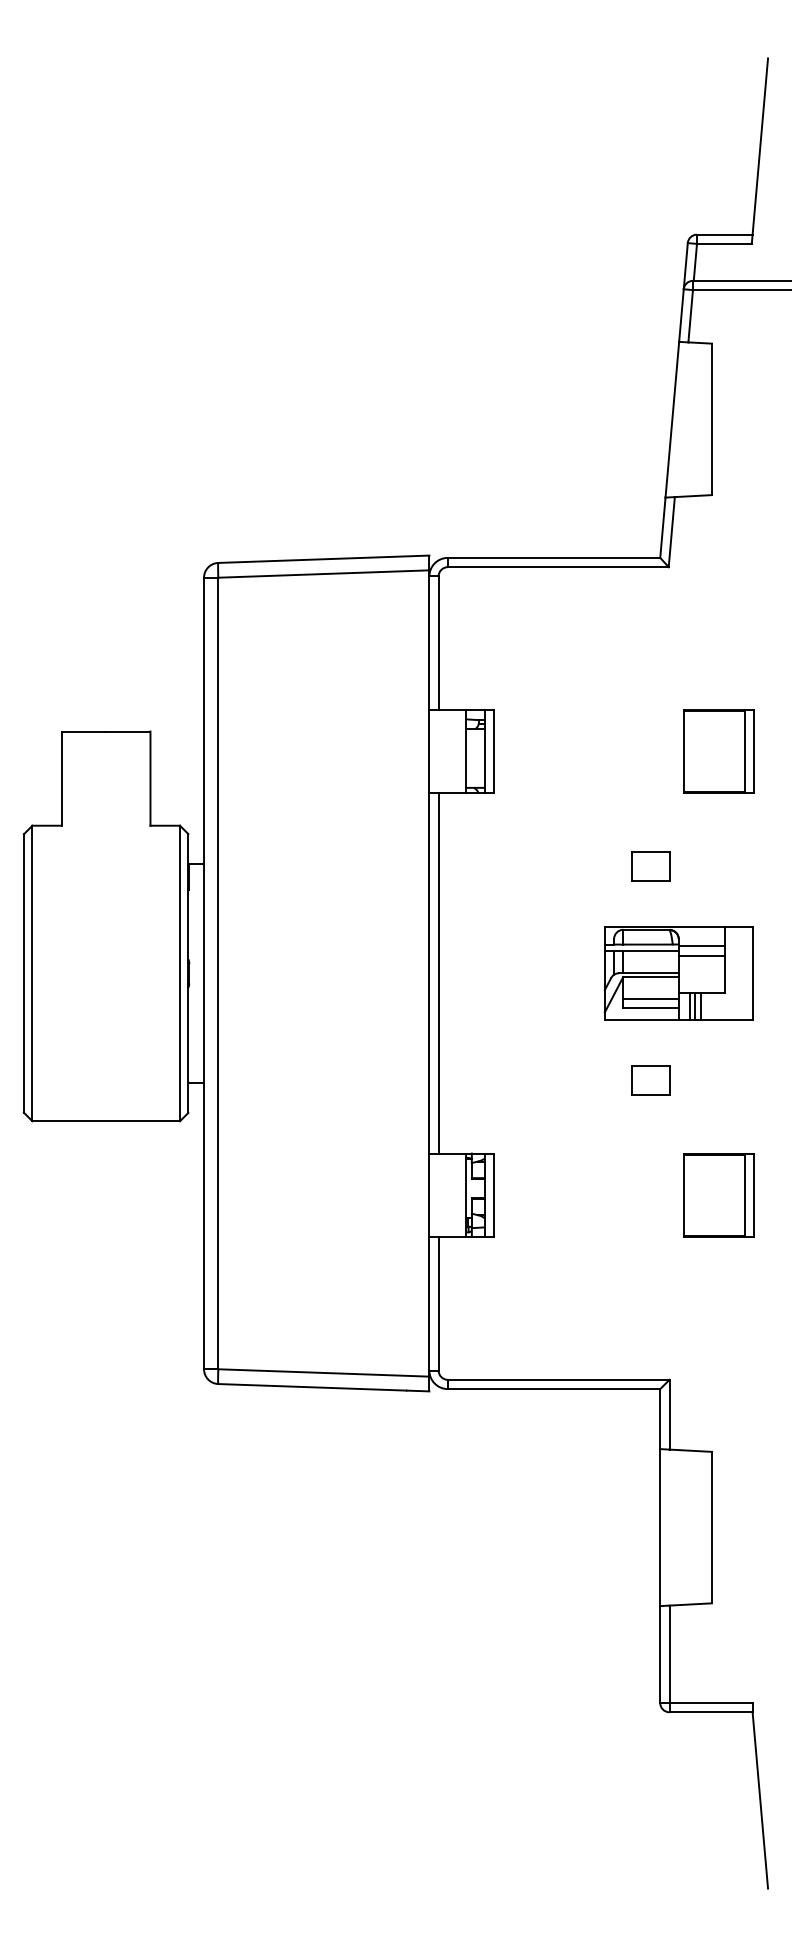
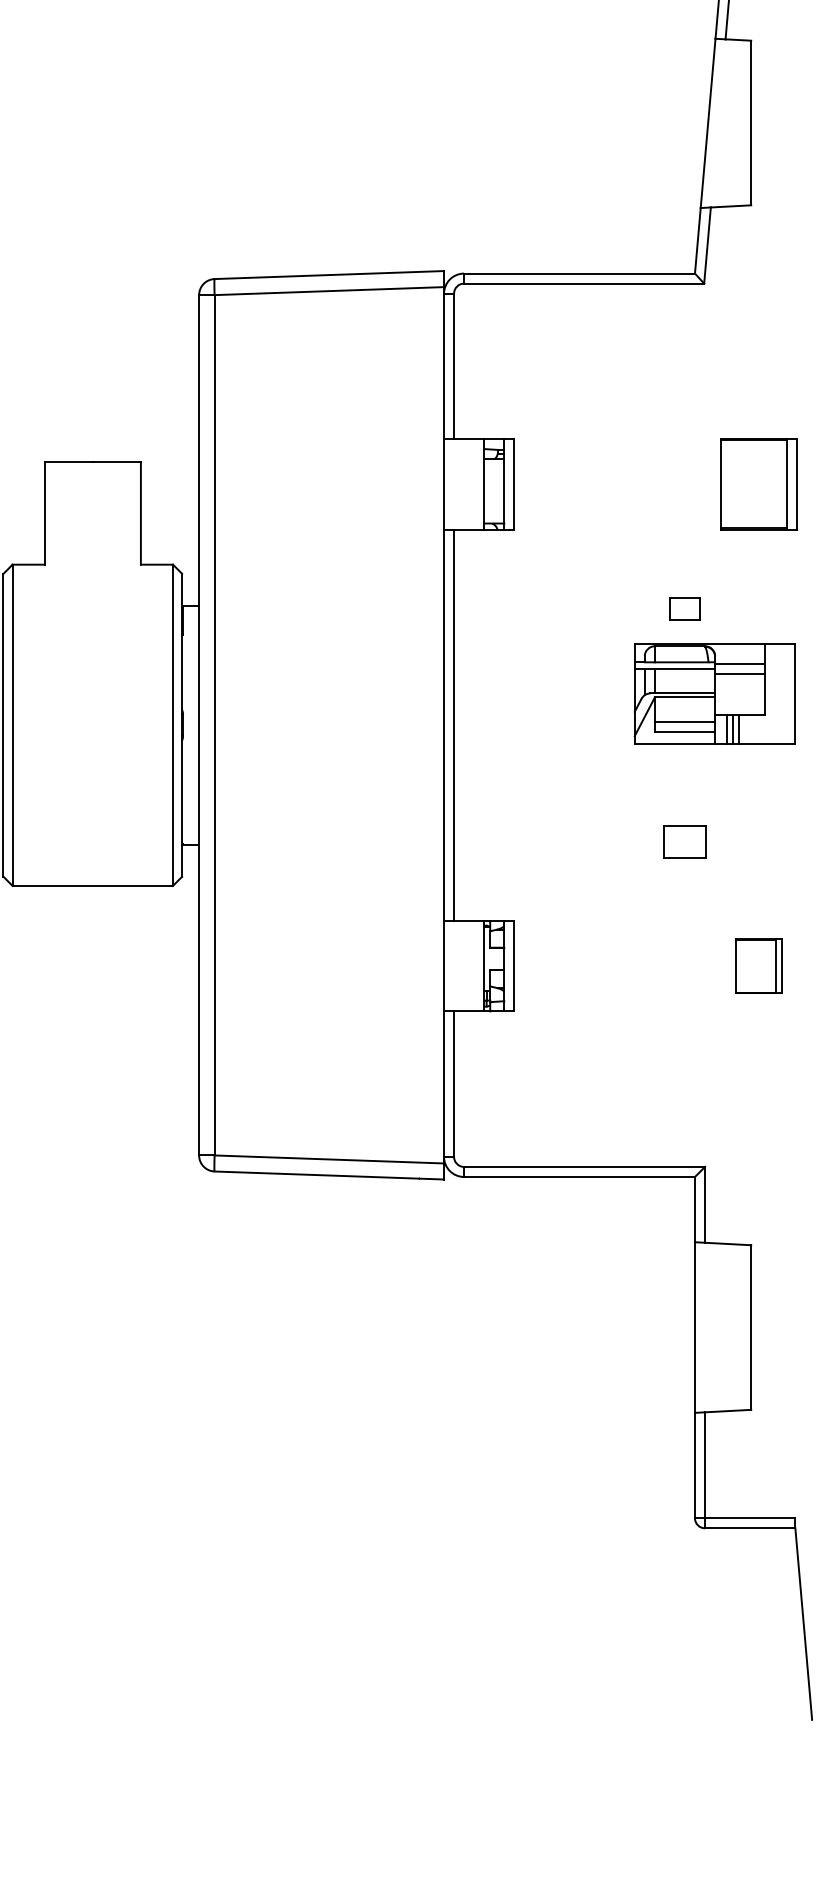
part: (650, 866) -> (684, 608), size x0.7
part: (678, 973) -> (714, 693), moved
part: (718, 1195) -> (758, 966), size x0.6

